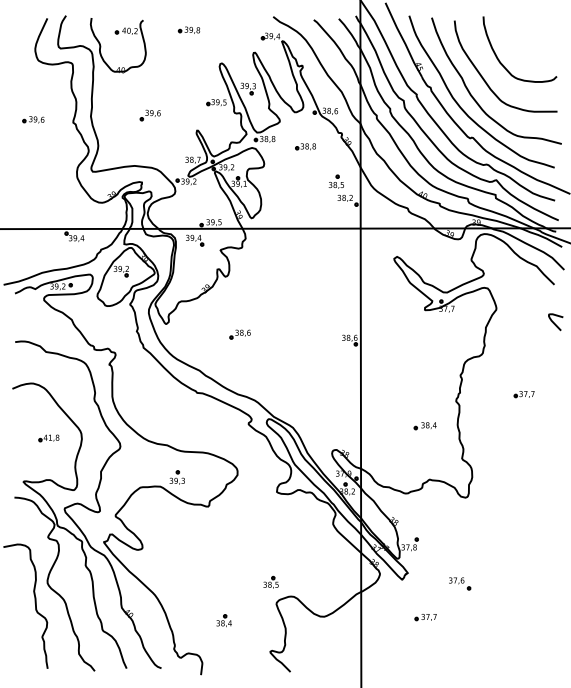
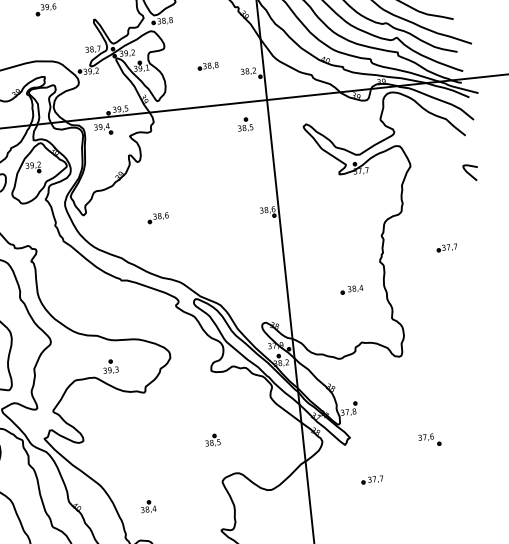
part: (305, 146) -> (207, 65), moved
part: (335, 181) -> (244, 124), moved
part: (270, 581) -> (212, 439), moved
part: (460, 583) -> (430, 439), moved
part: (223, 620) -> (147, 506), moved

